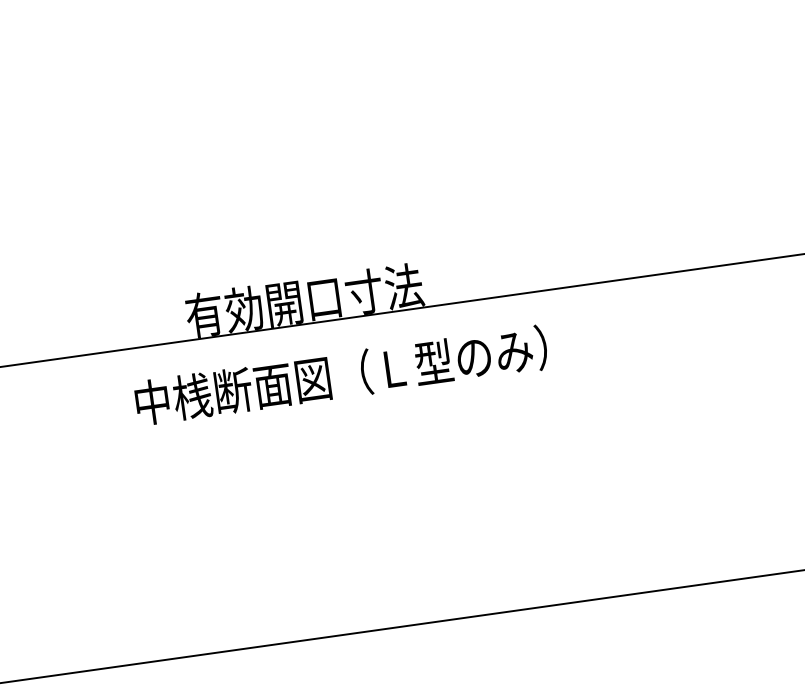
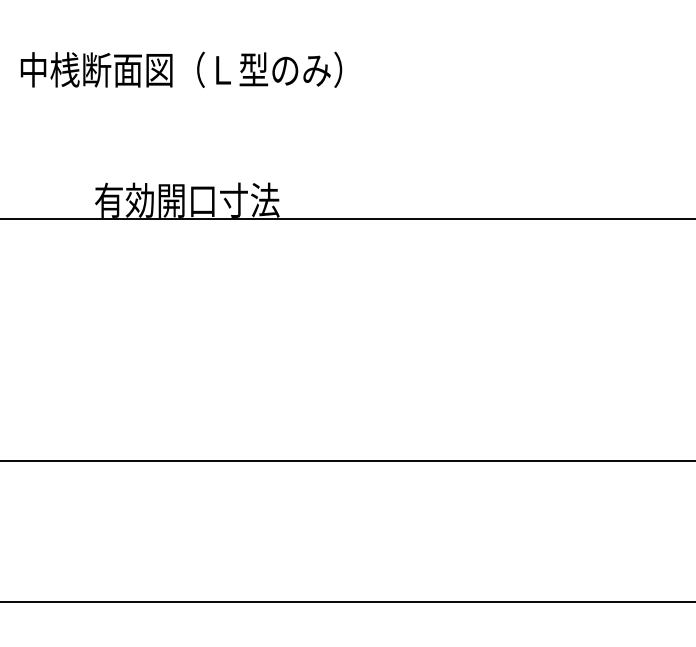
text: (341, 375) -> (181, 69), moved

